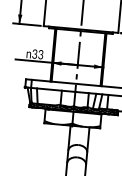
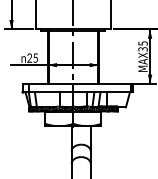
text: (37, 53) -> (32, 57), 33 -> 25

